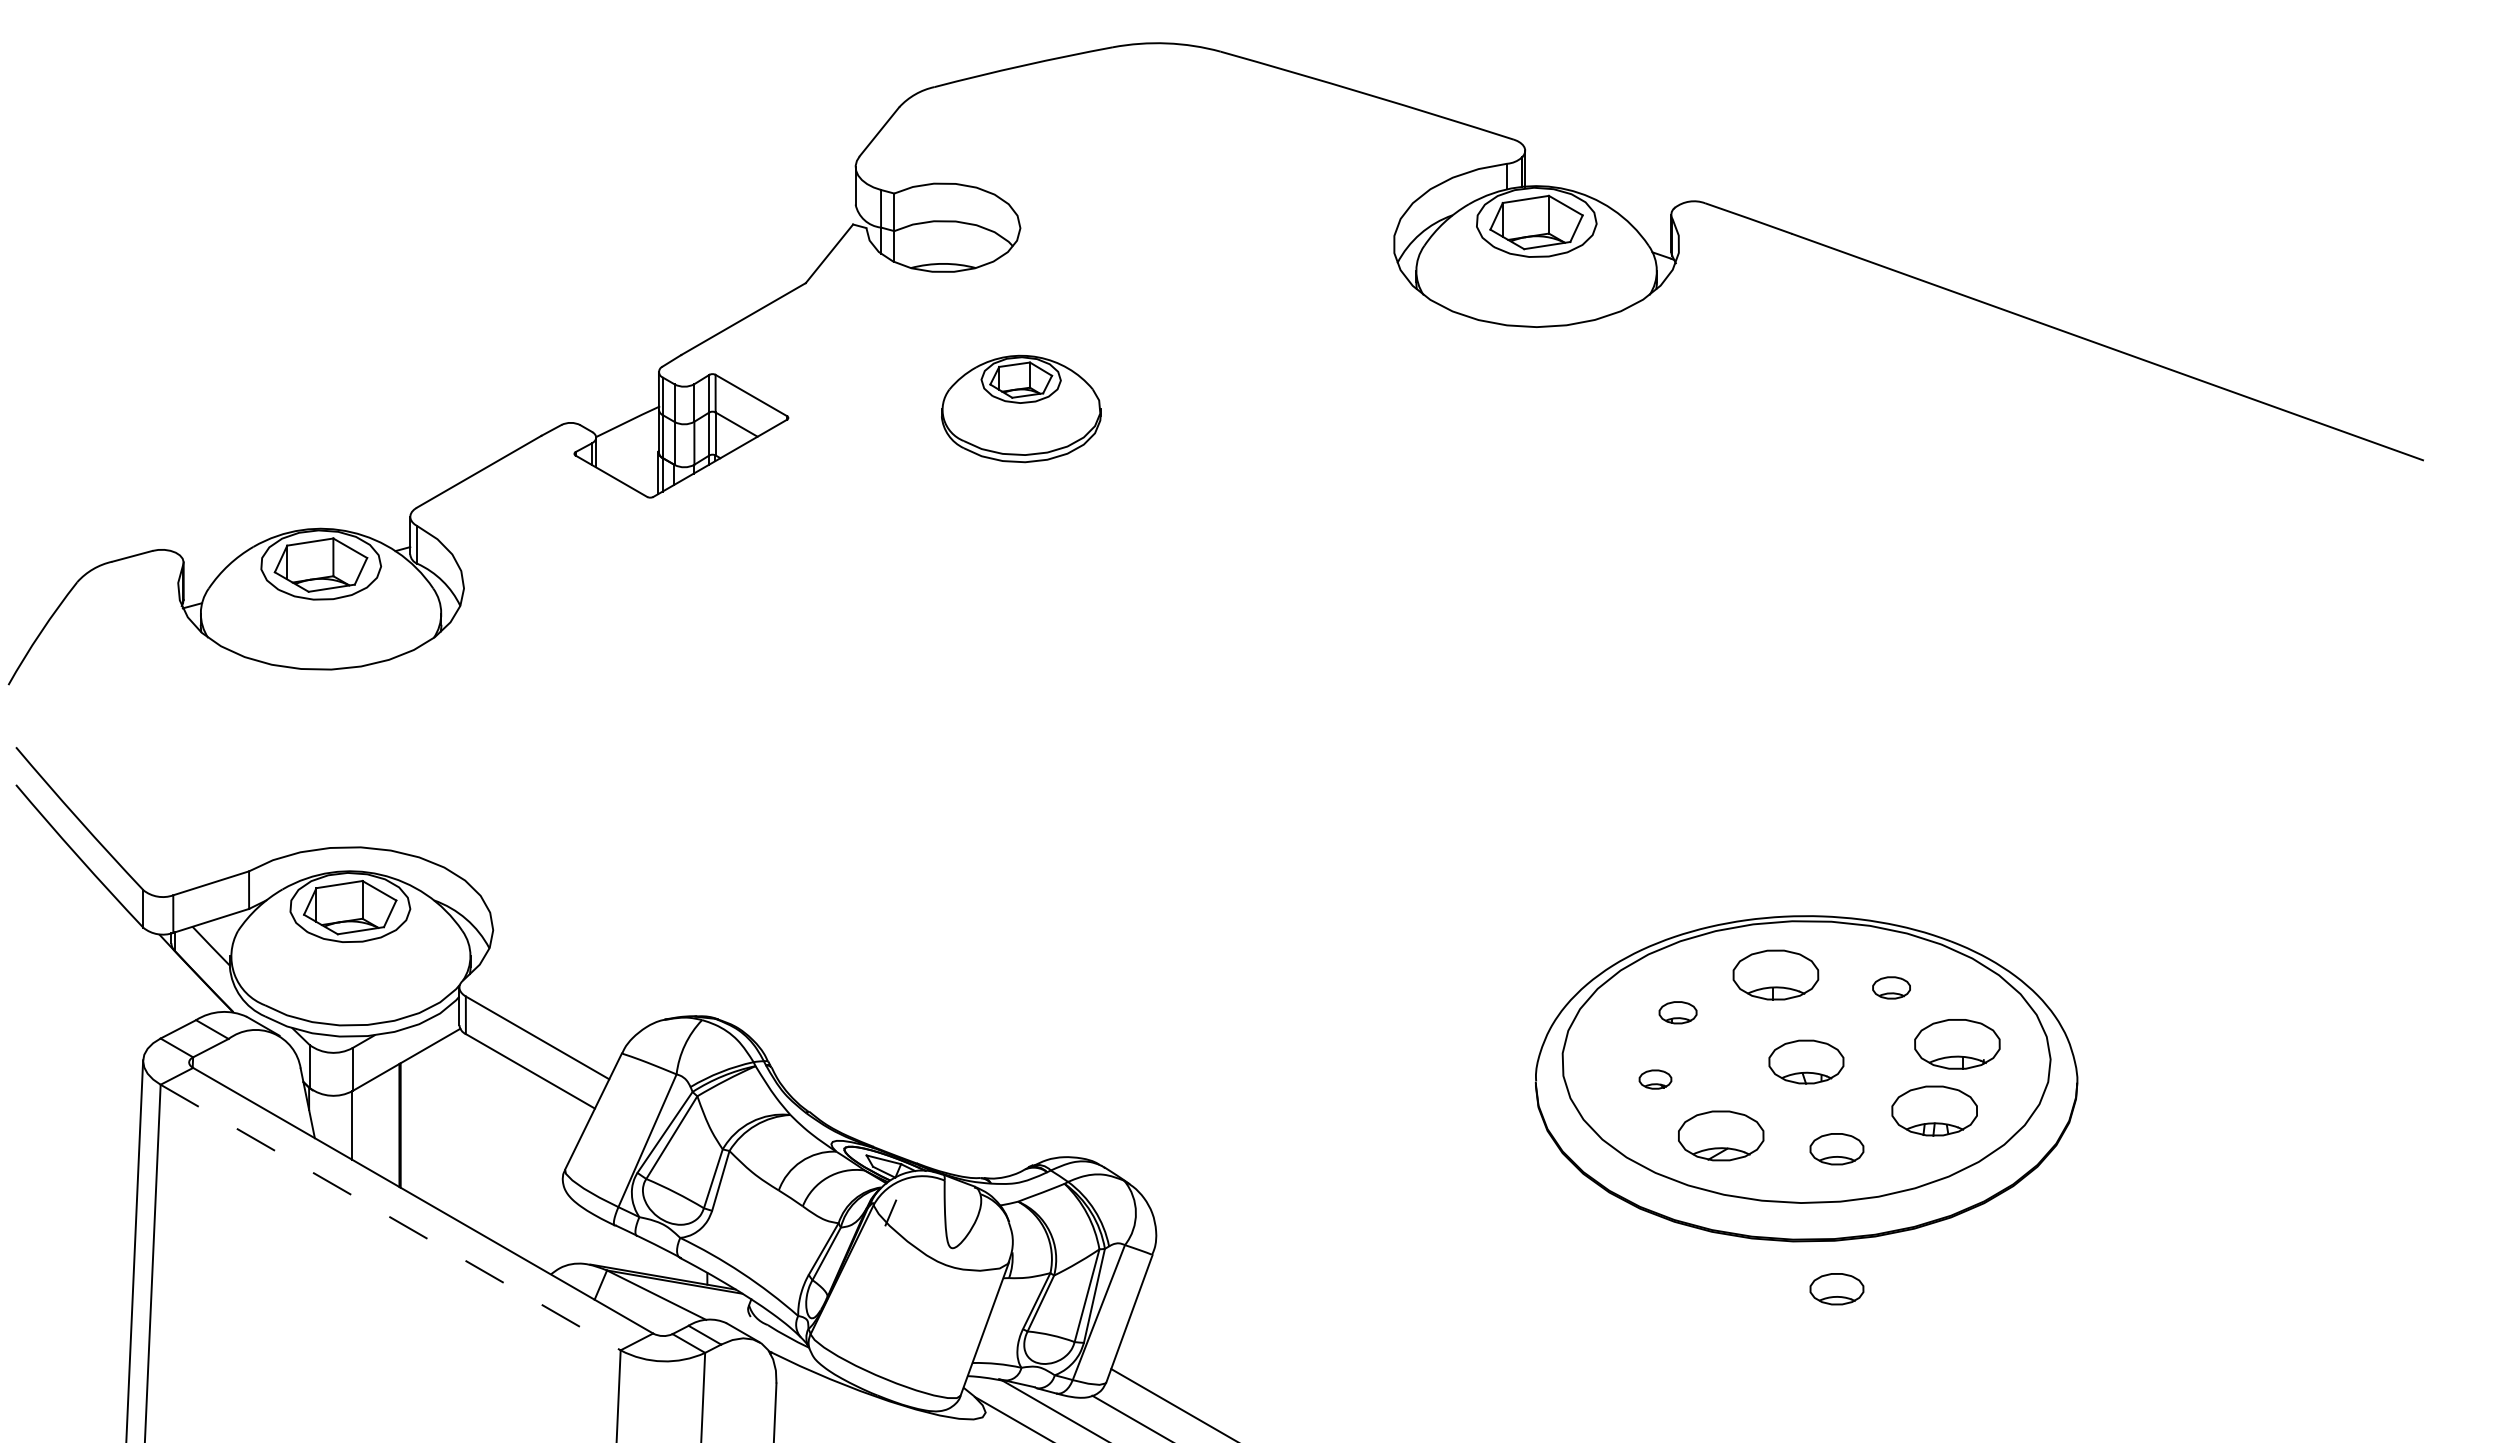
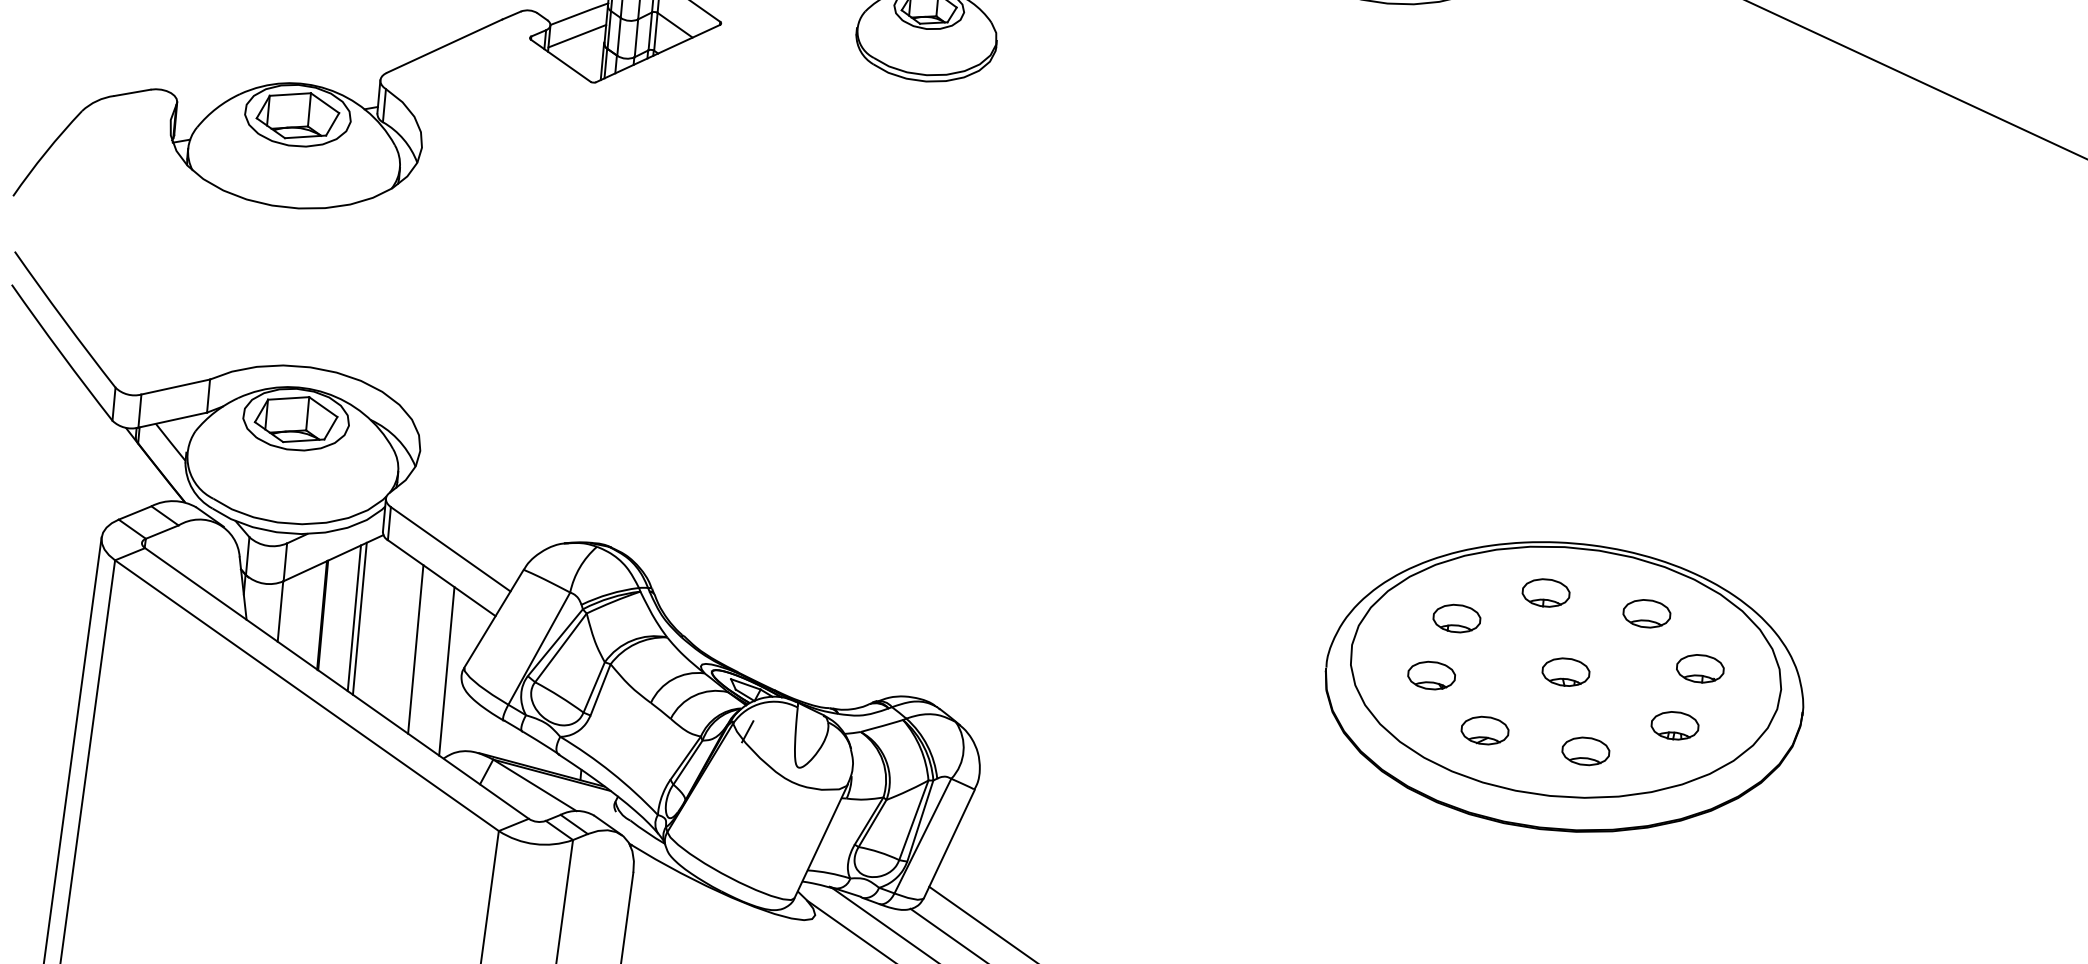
line: (627, 446) -> (577, 35), added
part: (1775, 974) -> (1545, 592), size x0.62
part: (1891, 987) -> (1646, 613), size x1.43
part: (1677, 1012) -> (1456, 618), size x1.43
part: (1957, 1044) -> (1700, 668), size x0.62
part: (1806, 1061) -> (1566, 671), size x0.71
part: (1655, 1079) -> (1431, 675), size x1.67
part: (1934, 1111) -> (1674, 726), size x0.62
line: (436, 1125) -> (354, 618), added
line: (442, 1125) -> (359, 618), added
part: (1721, 1136) -> (1485, 730), size x0.62
line: (508, 1153) -> (415, 648), added
line: (545, 1175) -> (446, 671), added
line: (390, 1217) -> (306, 695), dashed -> solid
part: (1836, 1289) -> (1574, 874), removed

